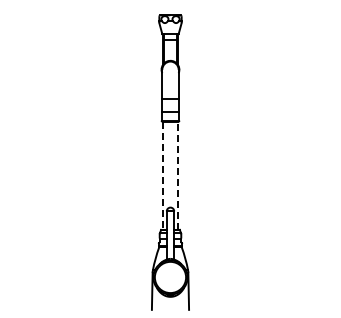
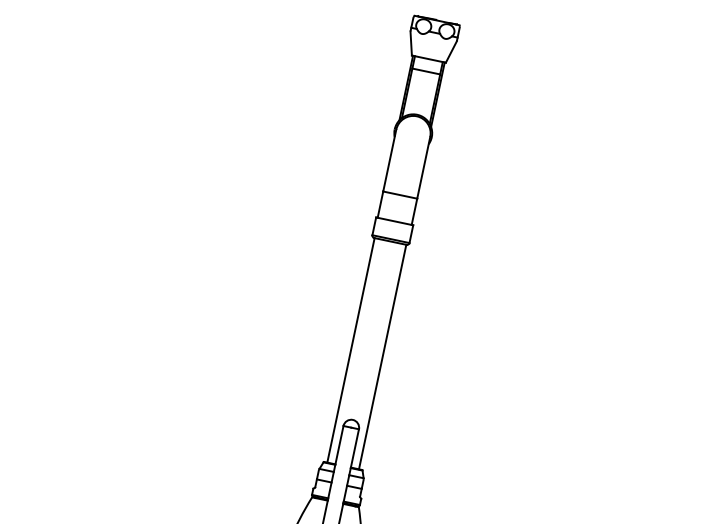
line: (162, 175) -> (350, 349), dashed -> solid
line: (178, 175) -> (383, 356), dashed -> solid

